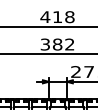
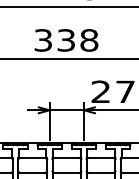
text: (63, 44) -> (77, 40), 382 -> 338

